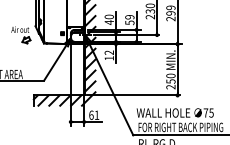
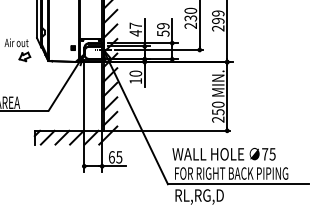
text: (109, 16) -> (135, 25), 40 -> 47
text: (109, 52) -> (135, 73), 12 -> 10
text: (97, 115) -> (119, 157), 61 -> 65

